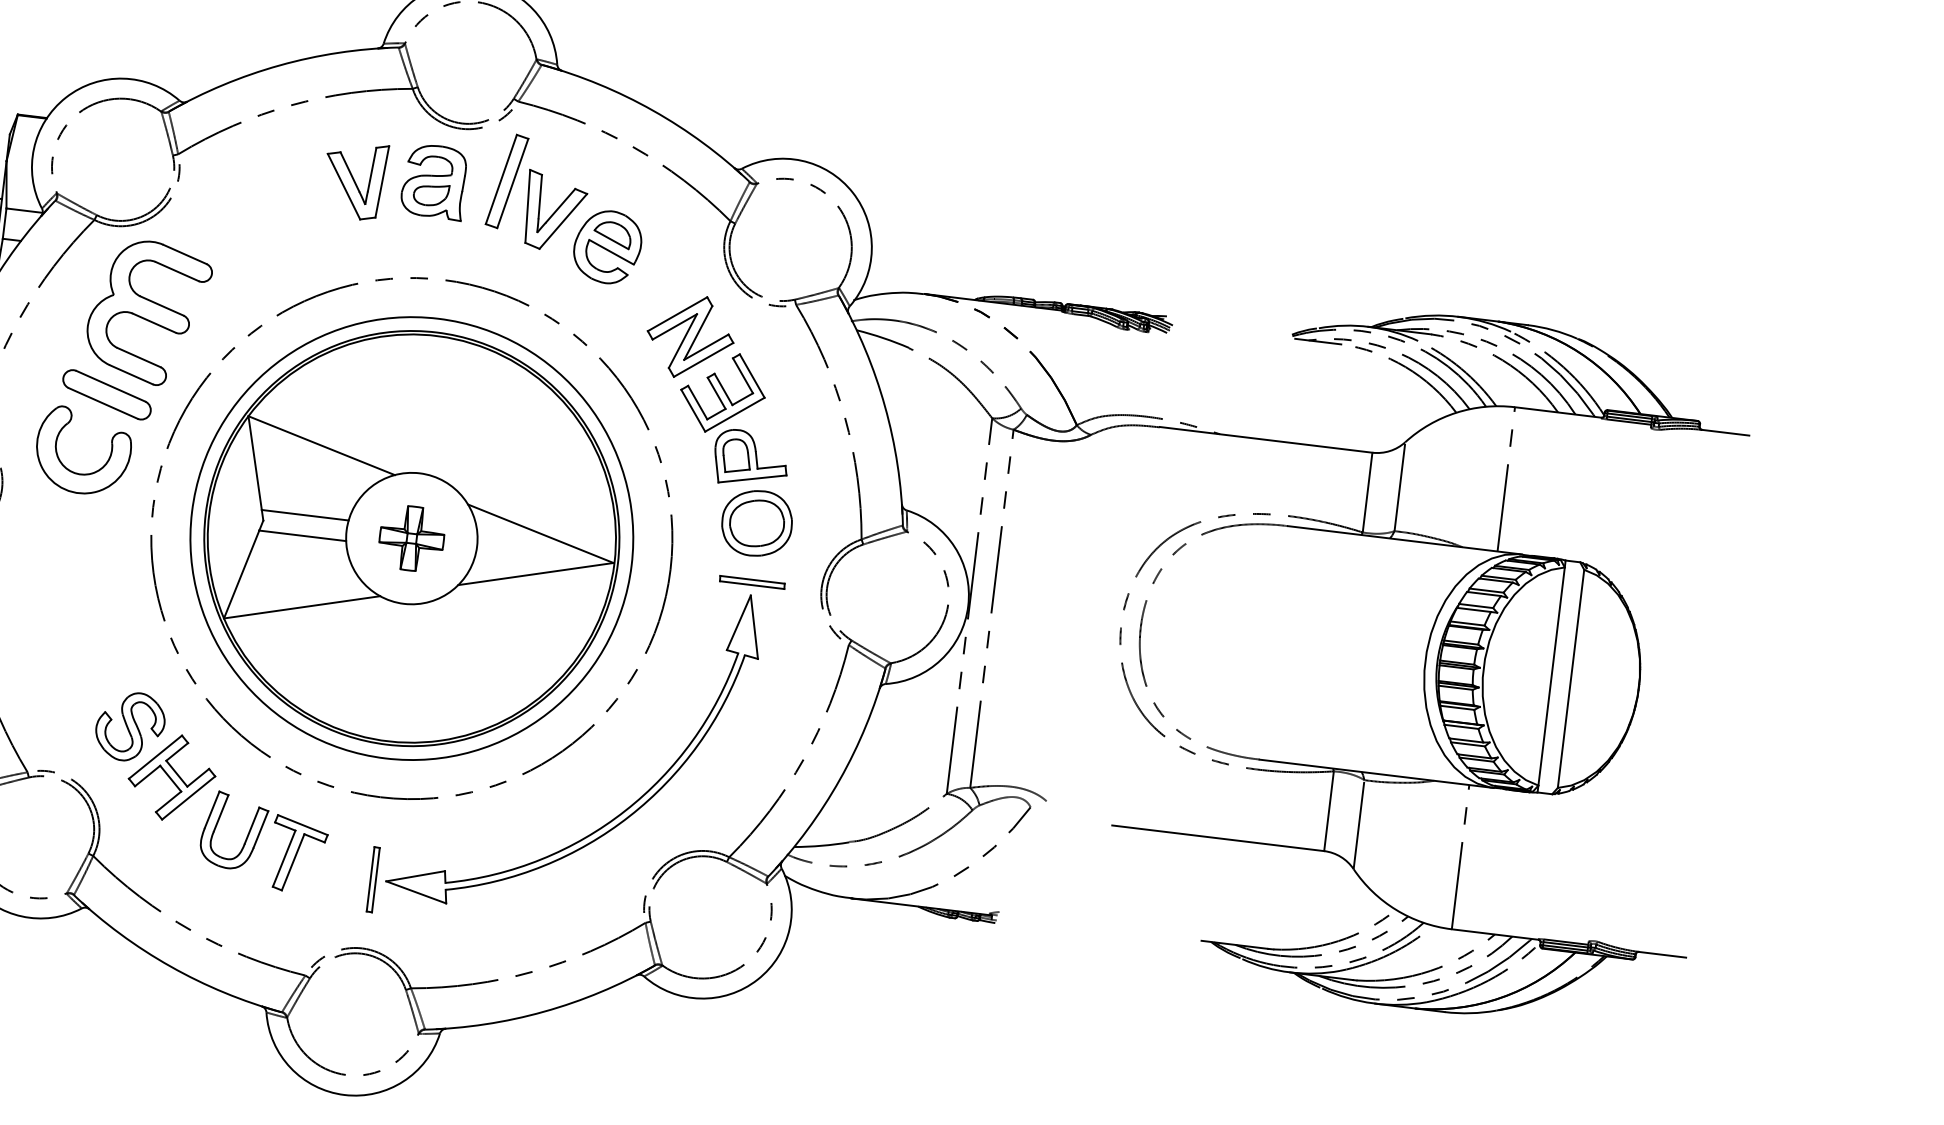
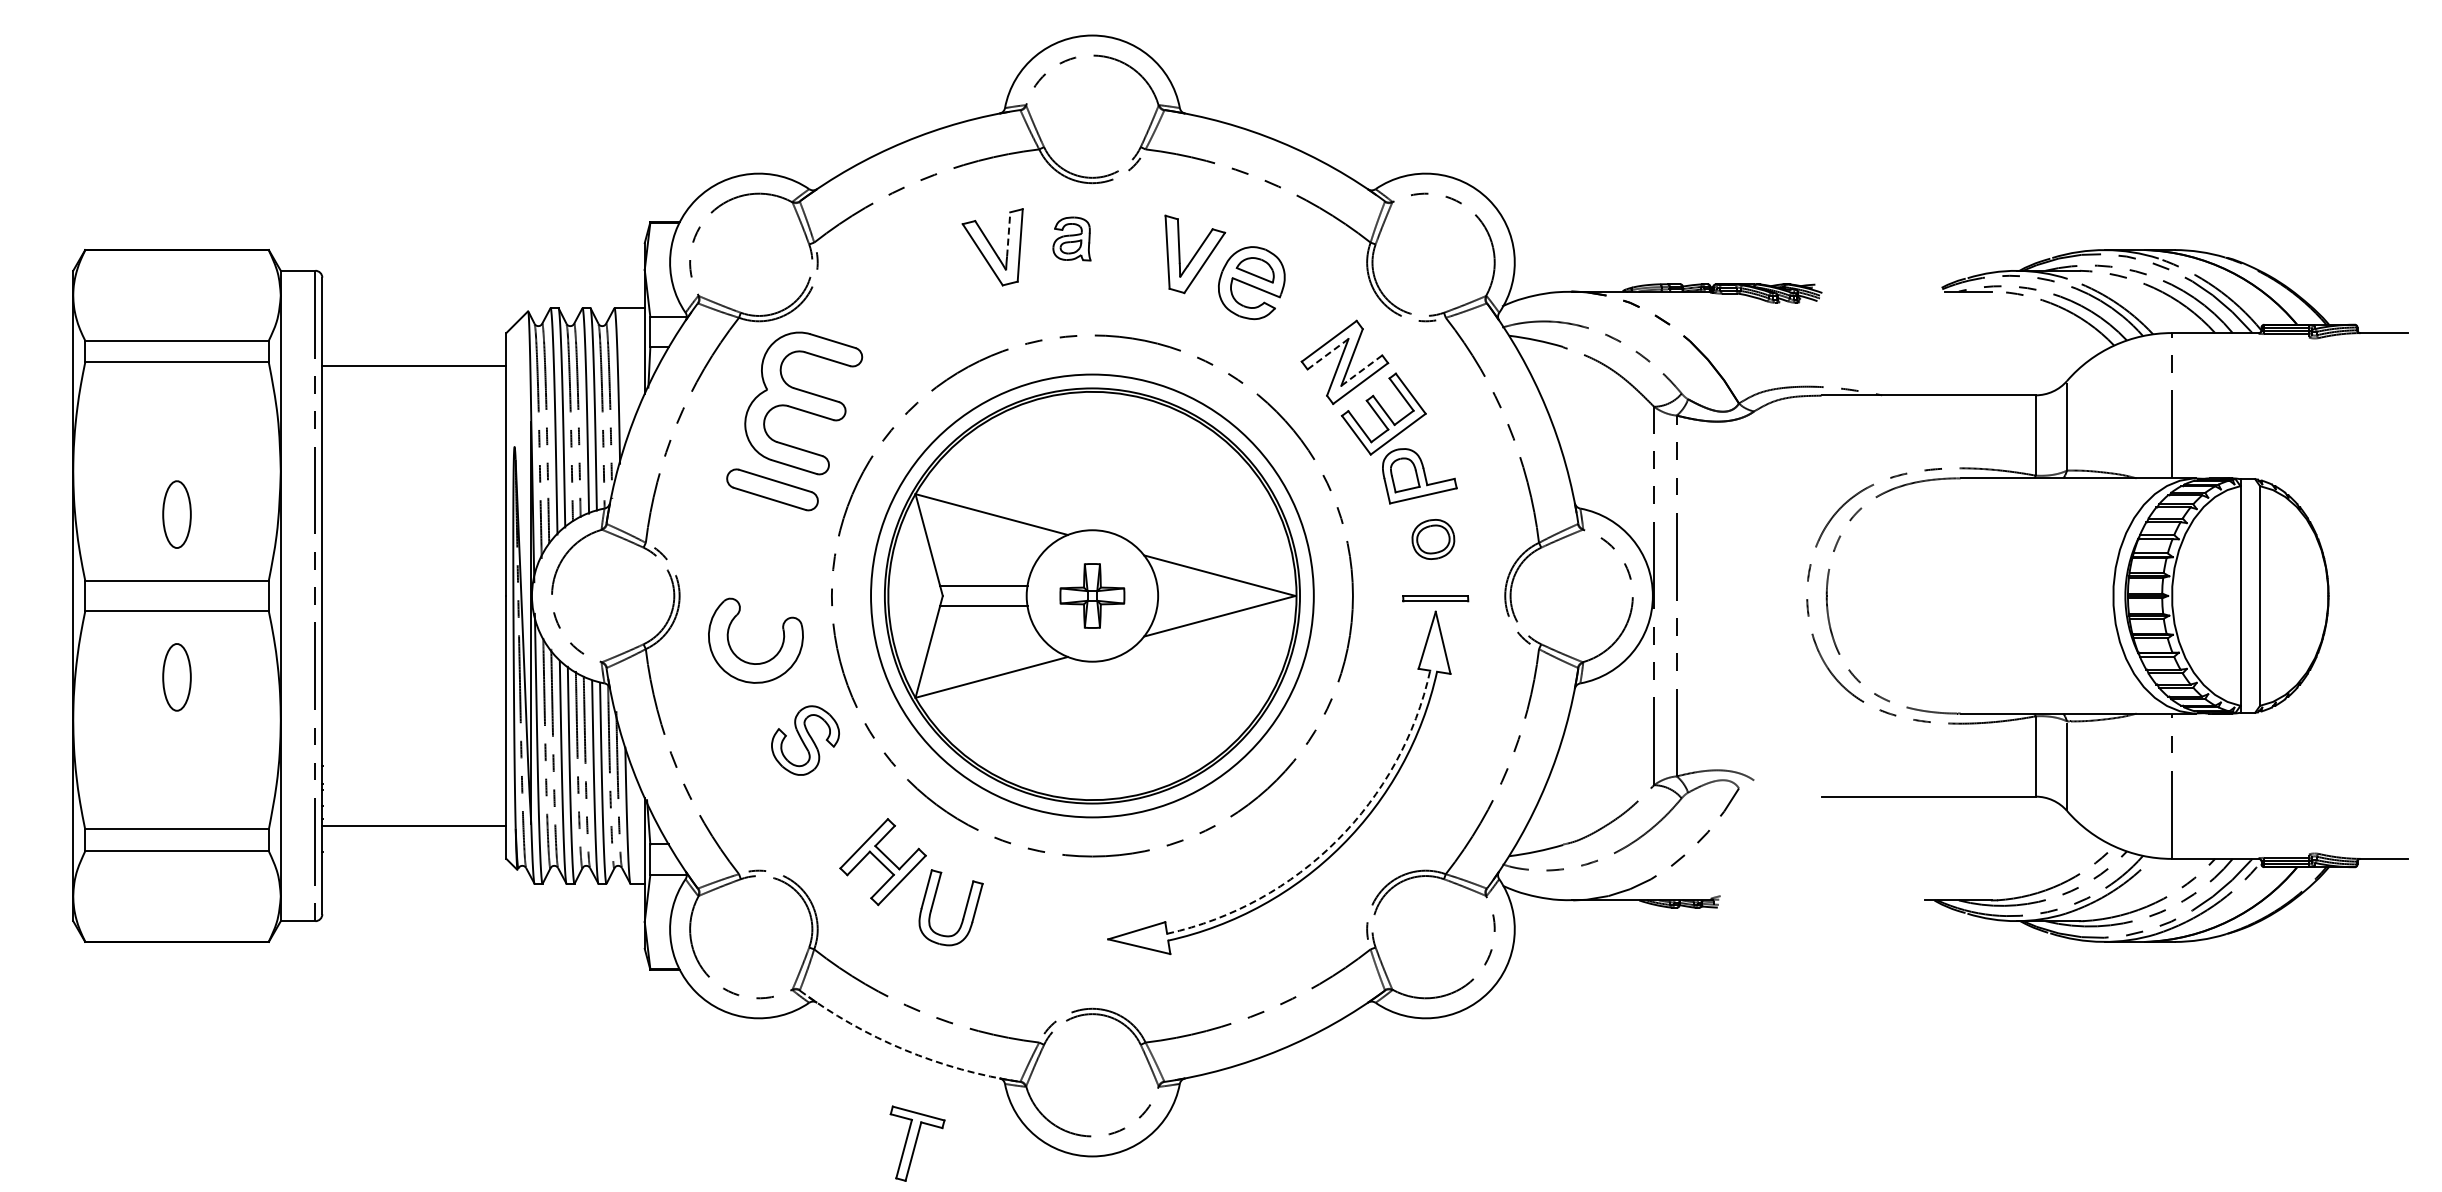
line: (372, 168) -> (1008, 233), solid -> dashed
part: (434, 181) -> (1071, 238), size x0.6
part: (507, 181) -> (1144, 229), removed
line: (675, 327) -> (1328, 354), solid -> dashed
line: (706, 347) -> (1361, 370), solid -> dashed
part: (77, 472) -> (752, 662), moved
part: (757, 523) -> (1433, 539), size x0.6
part: (130, 726) -> (805, 740), moved
arc: (625, 810) -> (1337, 840), solid -> dashed
part: (298, 854) -> (917, 1143), moved
part: (372, 878) -> (1094, 938), removed
arc: (170, 966) -> (904, 1049), solid -> dashed

